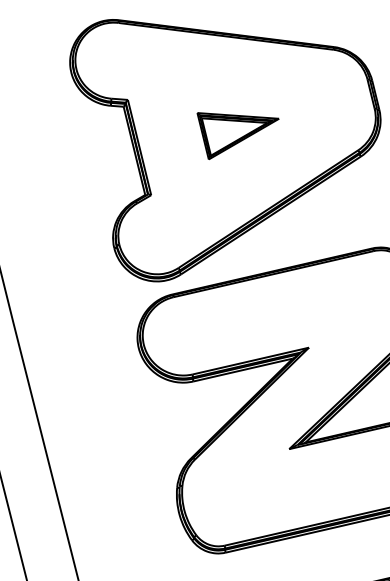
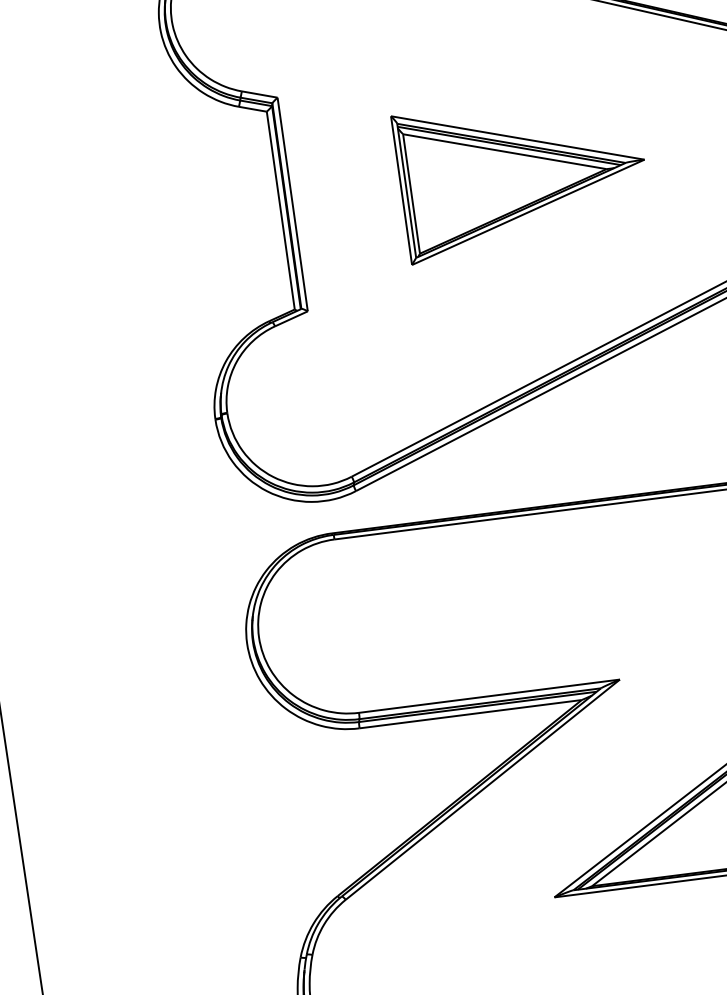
part: (237, 135) -> (509, 199), size x1.43

